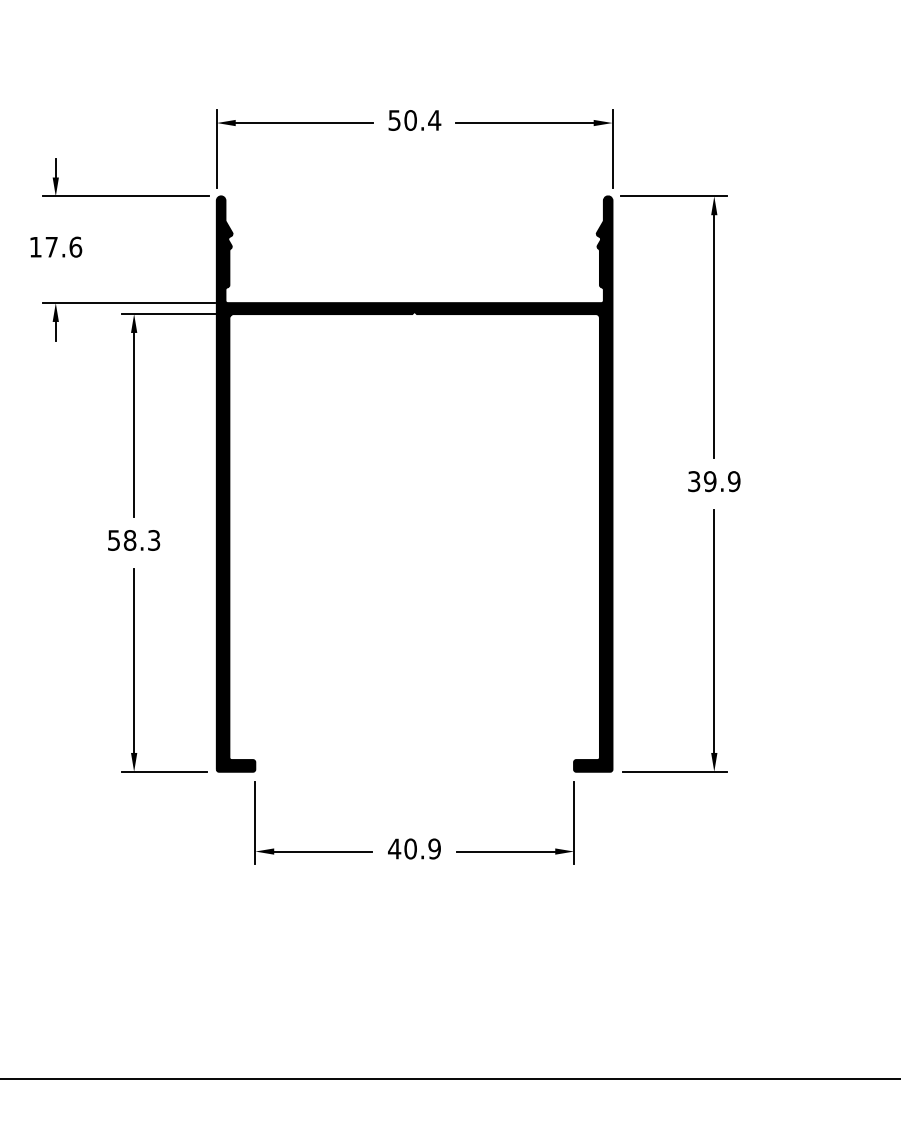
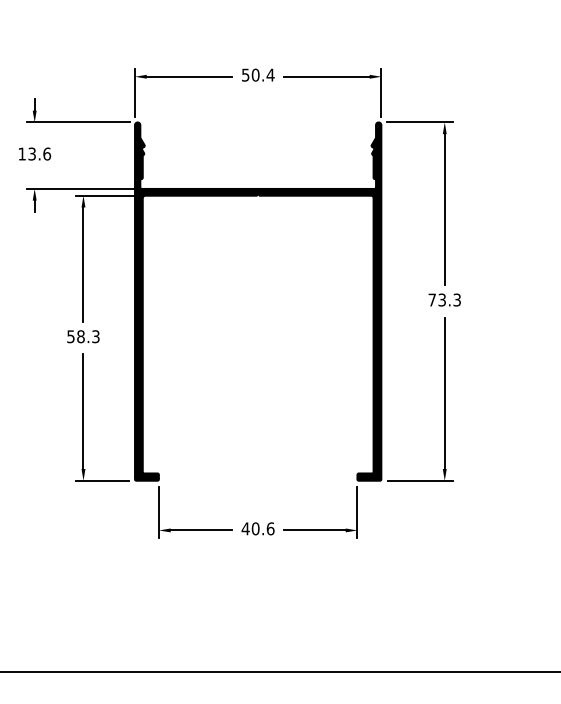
text: (50, 246) -> (31, 153), 17.6 -> 13.6
text: (713, 480) -> (444, 299), 39.9 -> 73.3
text: (434, 848) -> (270, 528), 40.9 -> 40.6

